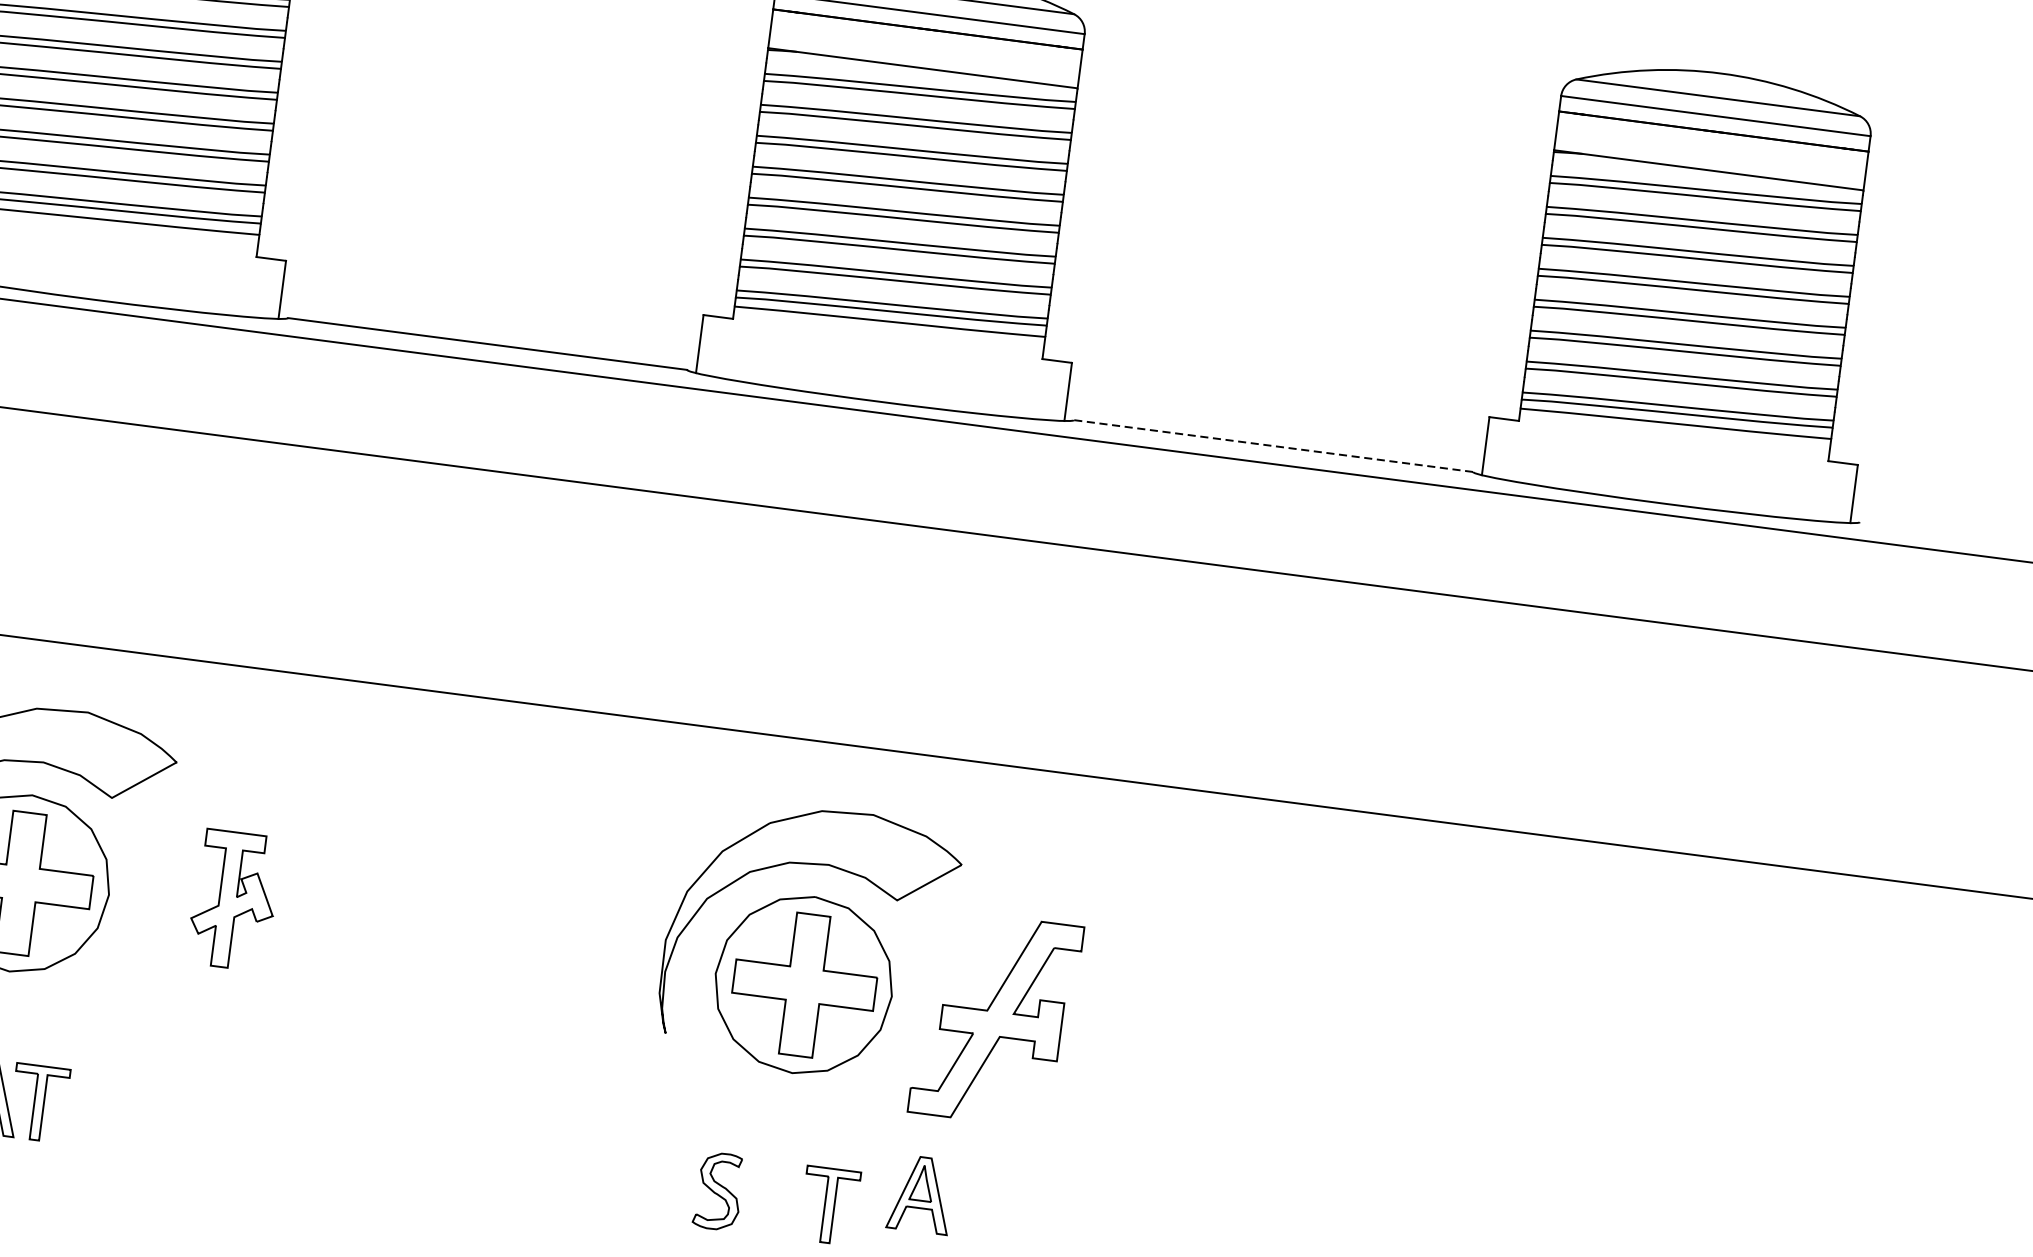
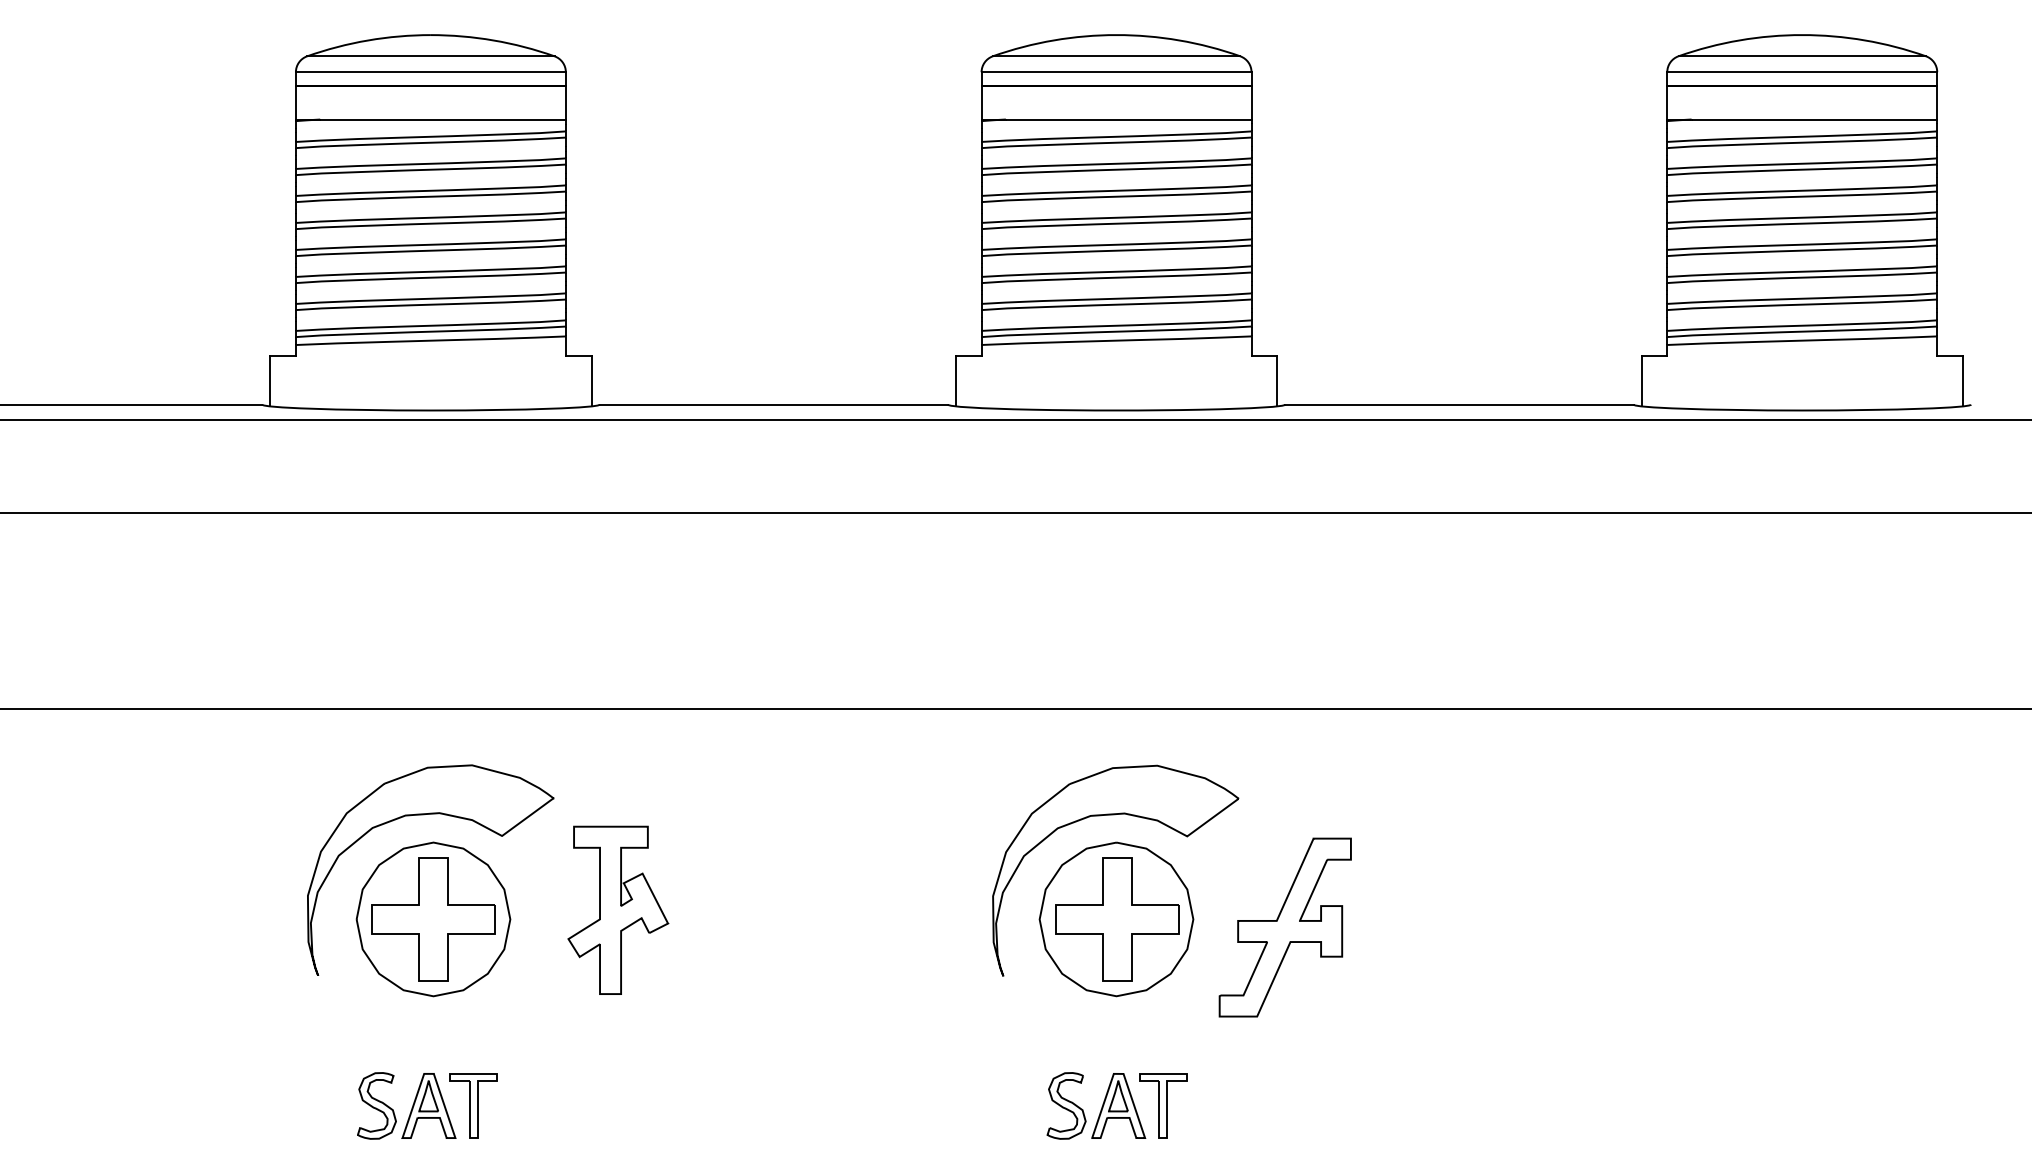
line: (1272, 445) -> (1458, 404), dashed -> solid
part: (234, 899) -> (618, 909), size x1.43
part: (921, 1193) -> (1118, 1105), moved

